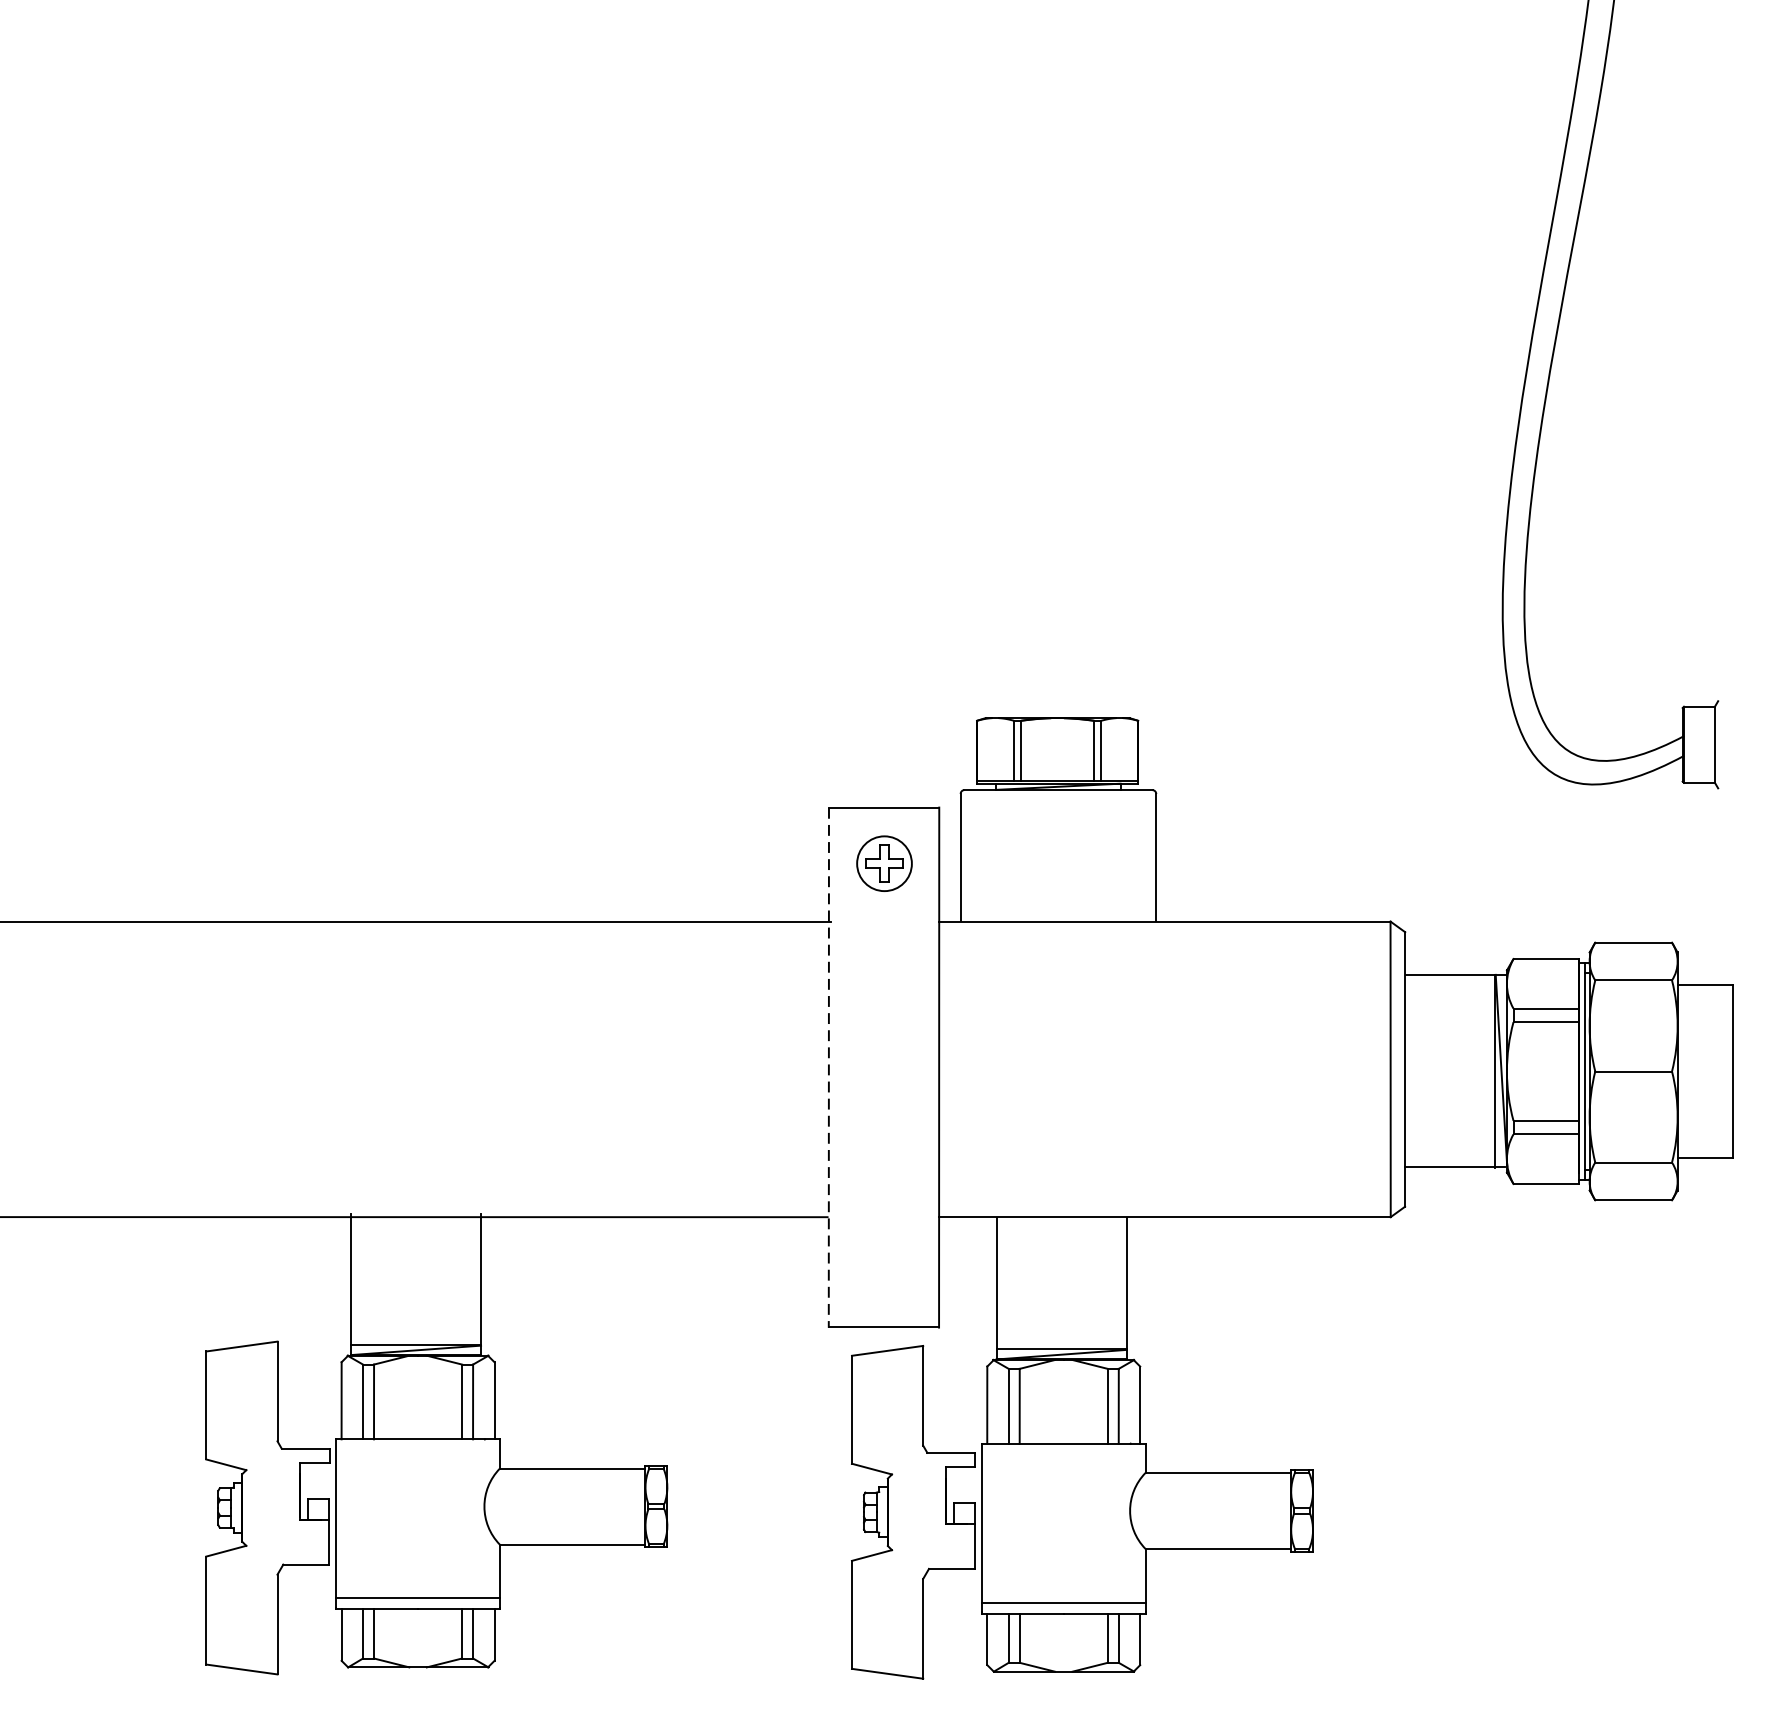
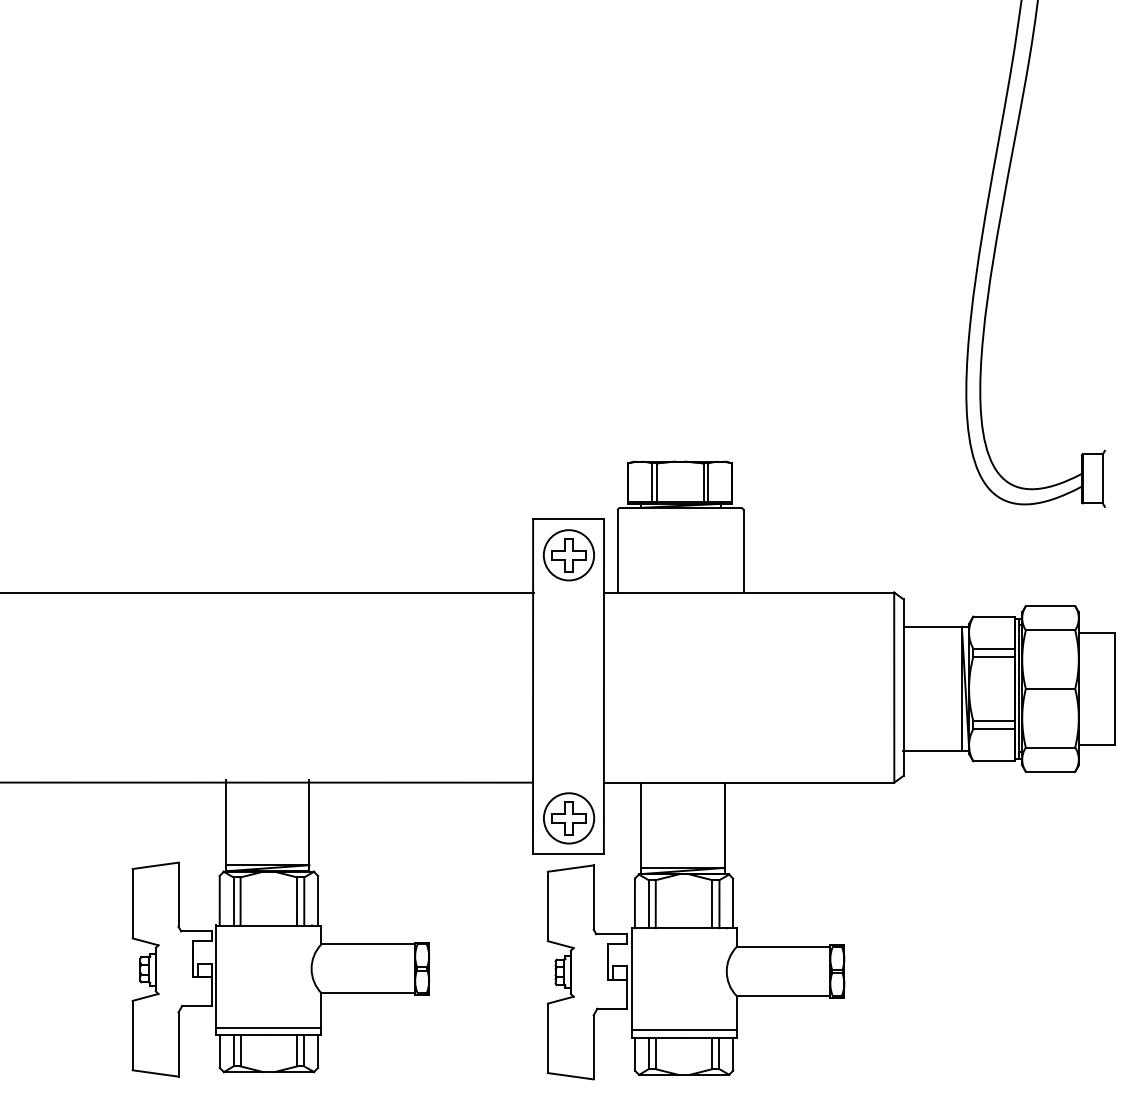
part: (884, 863) -> (568, 555), size x1.43
line: (829, 1069) -> (533, 687), dashed -> solid
part: (885, 1272) -> (569, 818), added

